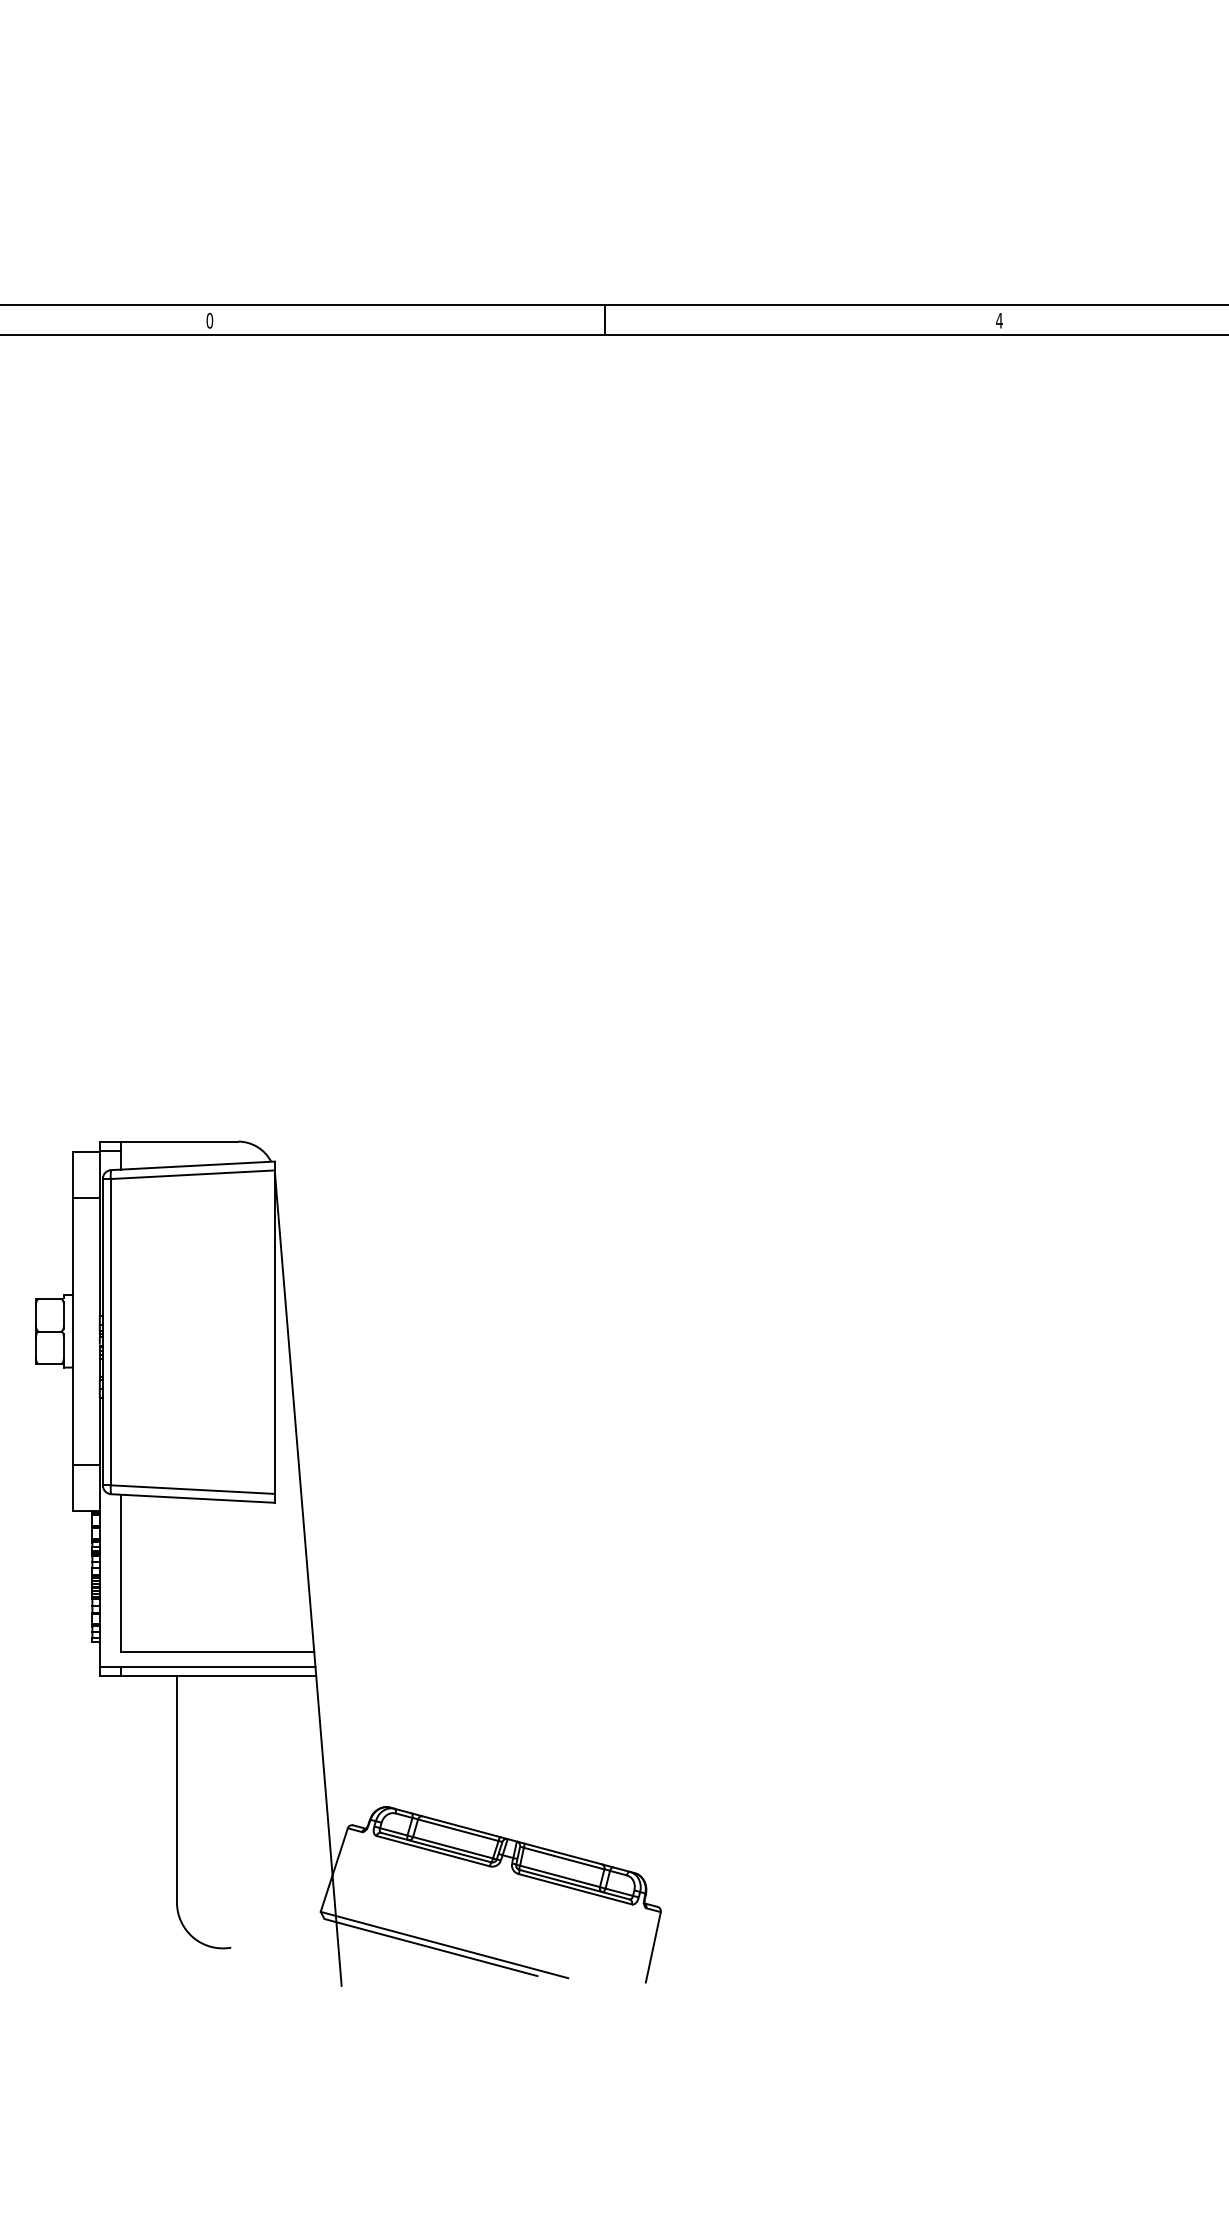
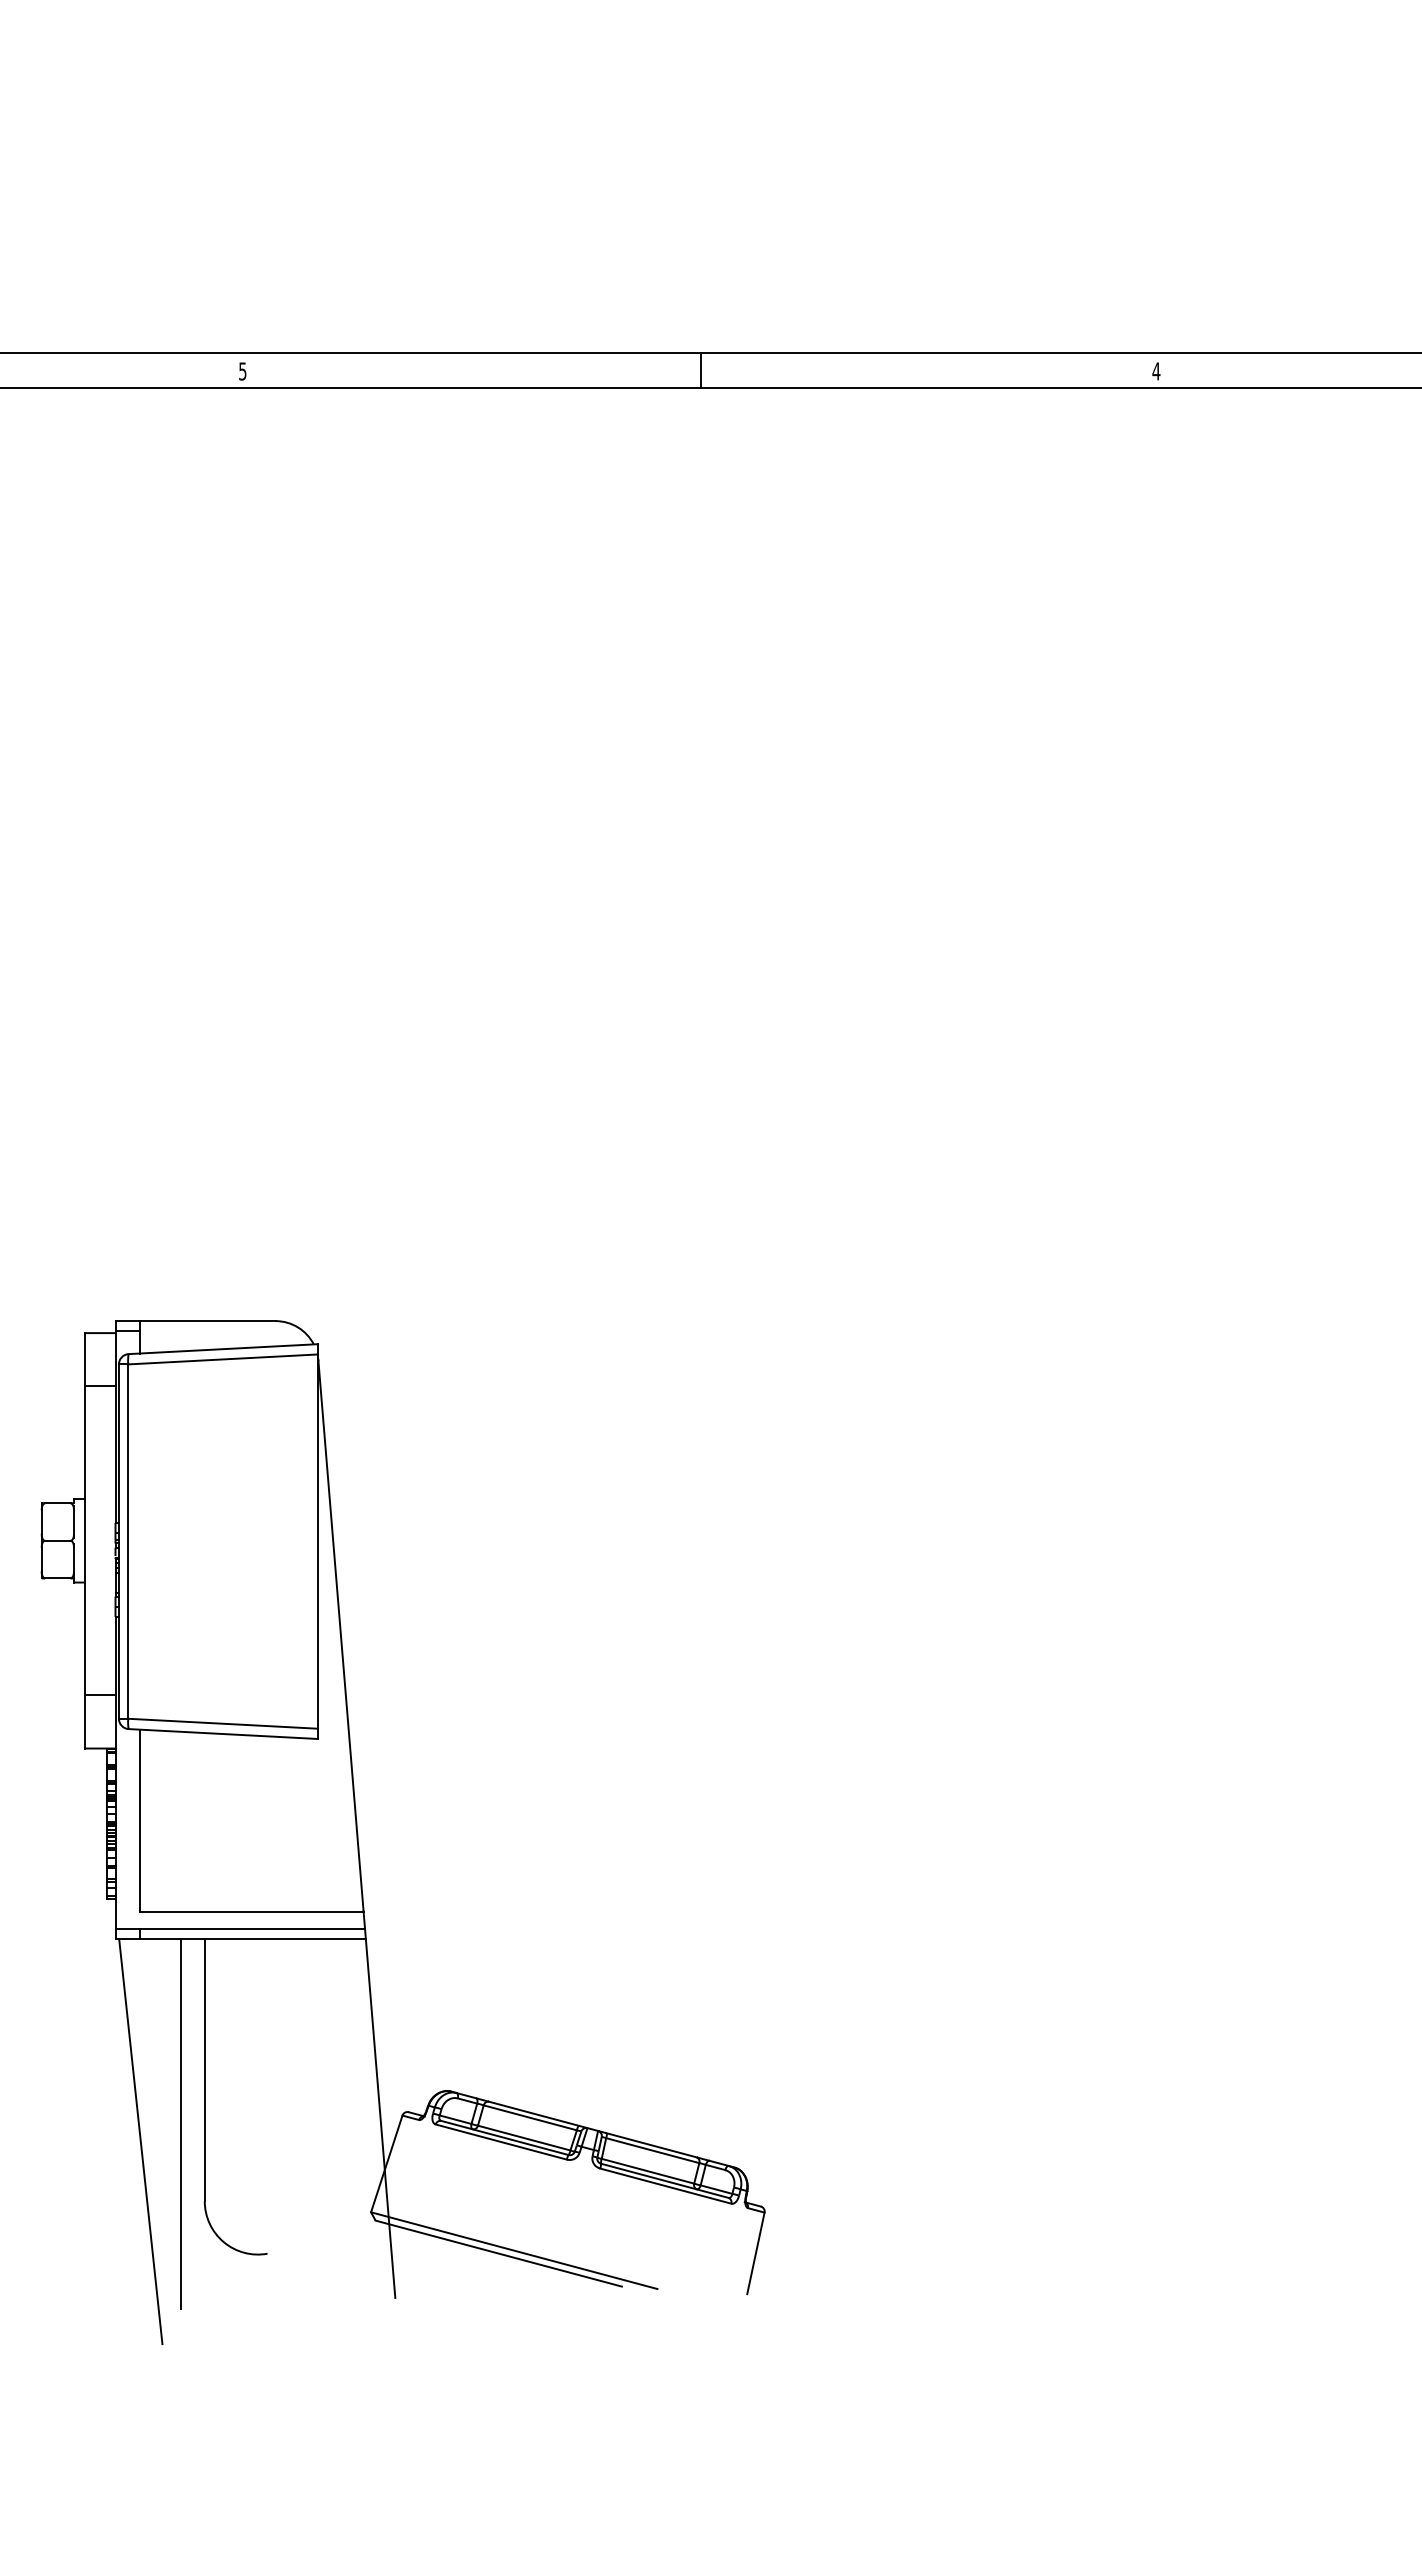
text: (209, 320) -> (242, 371), 0 -> 5
line: (155, 1835) -> (180, 2123), added
line: (121, 1850) -> (140, 2141), added

